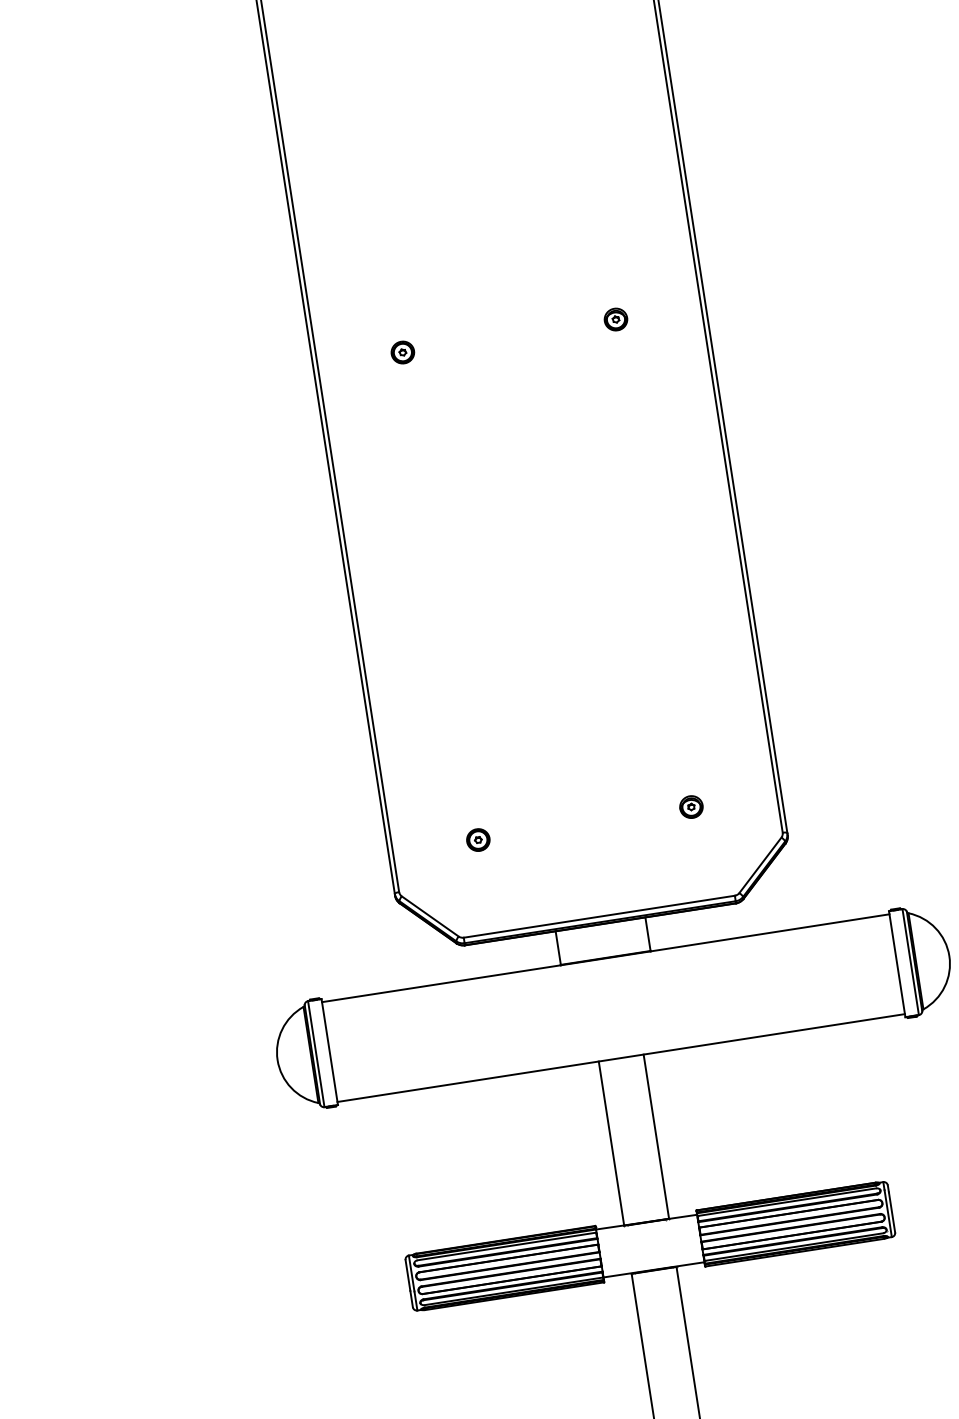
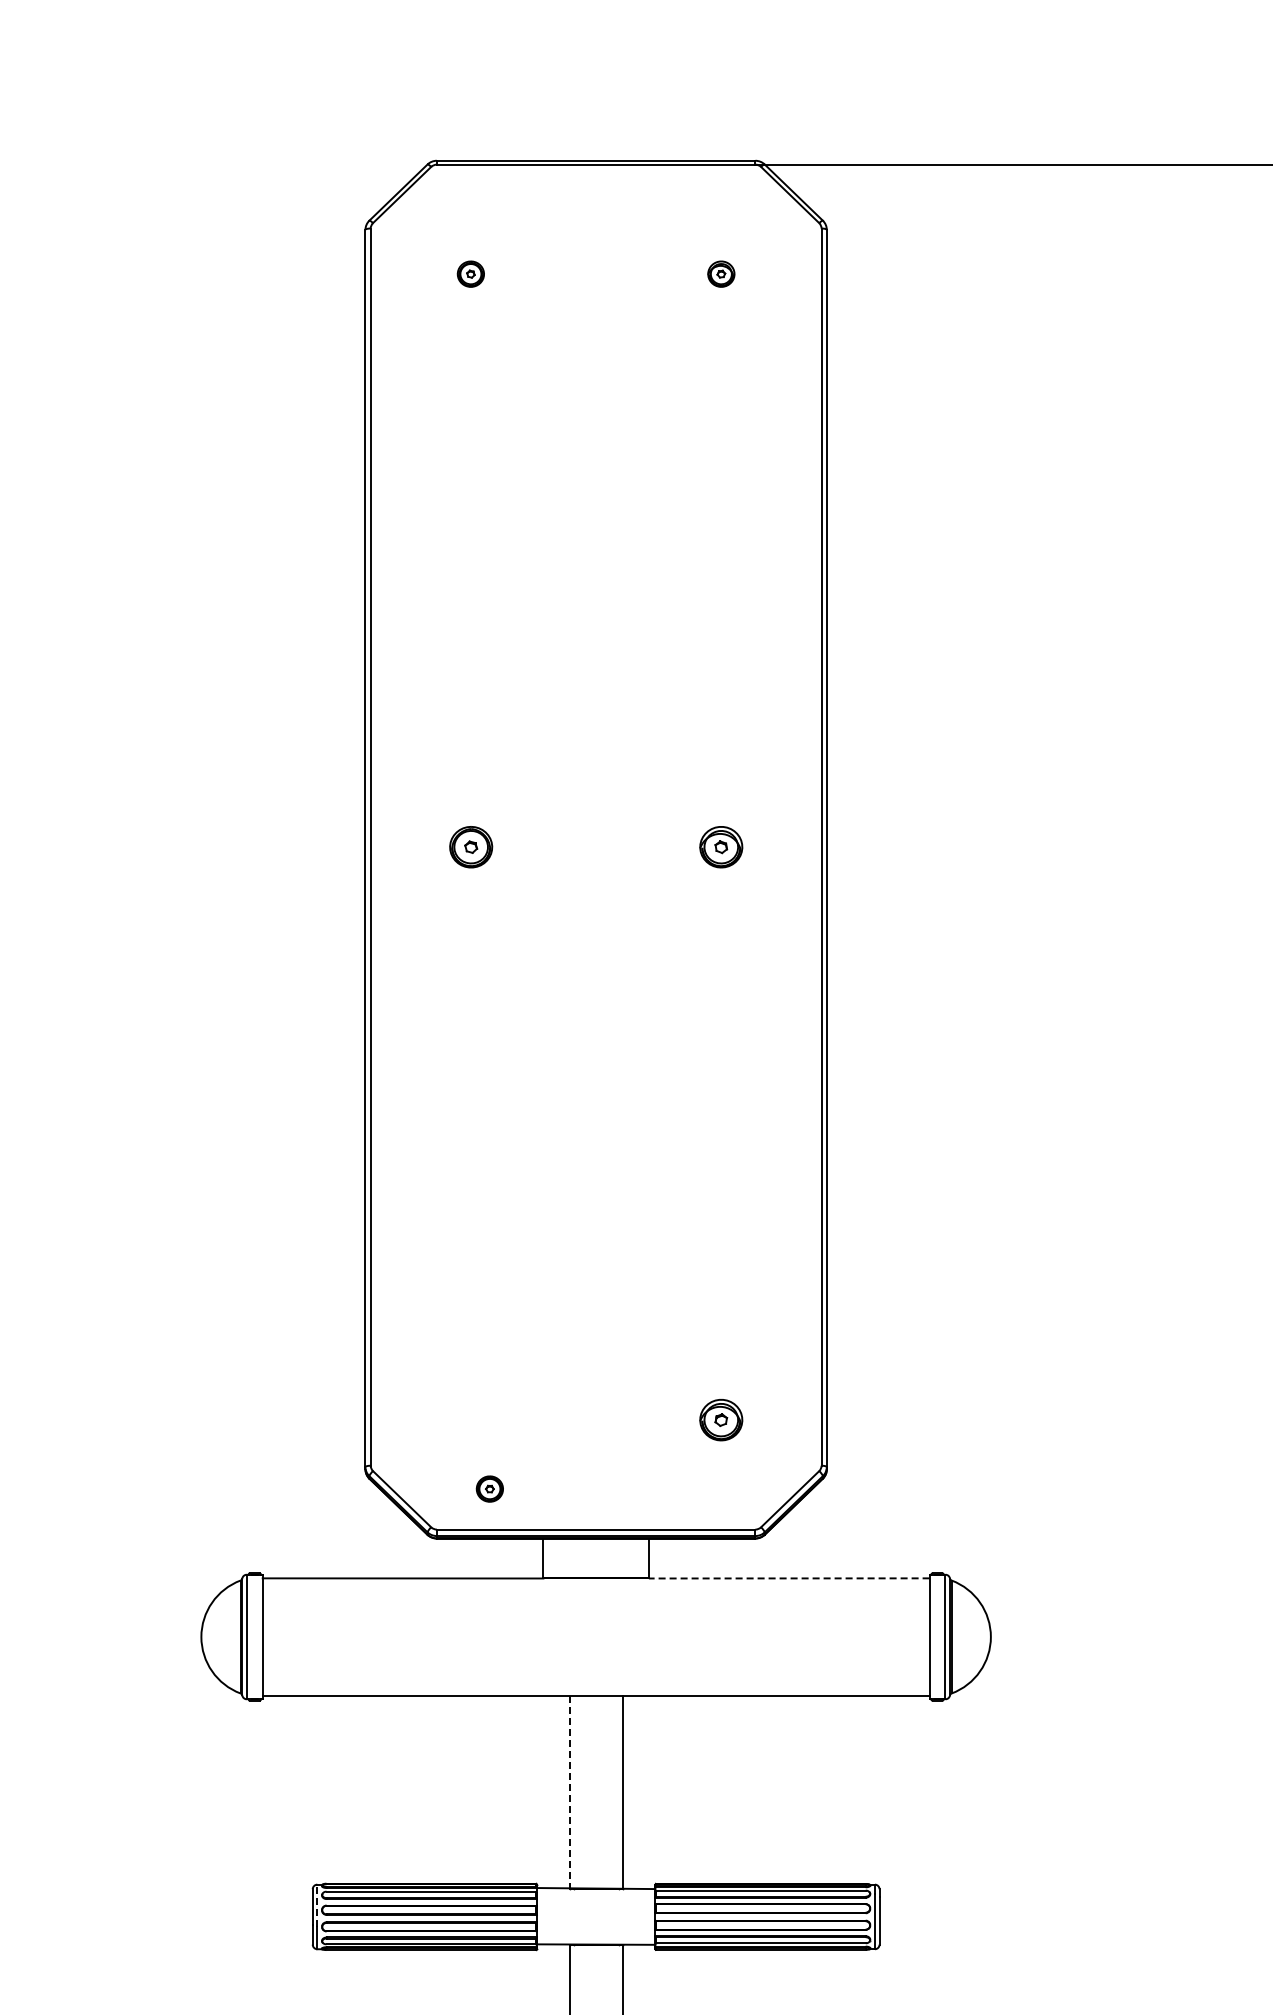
part: (616, 319) -> (721, 846), size x1.6
part: (402, 352) -> (470, 846), size x1.6
part: (691, 806) -> (721, 1419), size x1.6
part: (477, 839) -> (489, 1488), moved
line: (769, 933) -> (788, 1578), solid -> dashed
line: (611, 1143) -> (569, 1792), solid -> dashed
line: (411, 1273) -> (317, 1905), solid -> dashed

